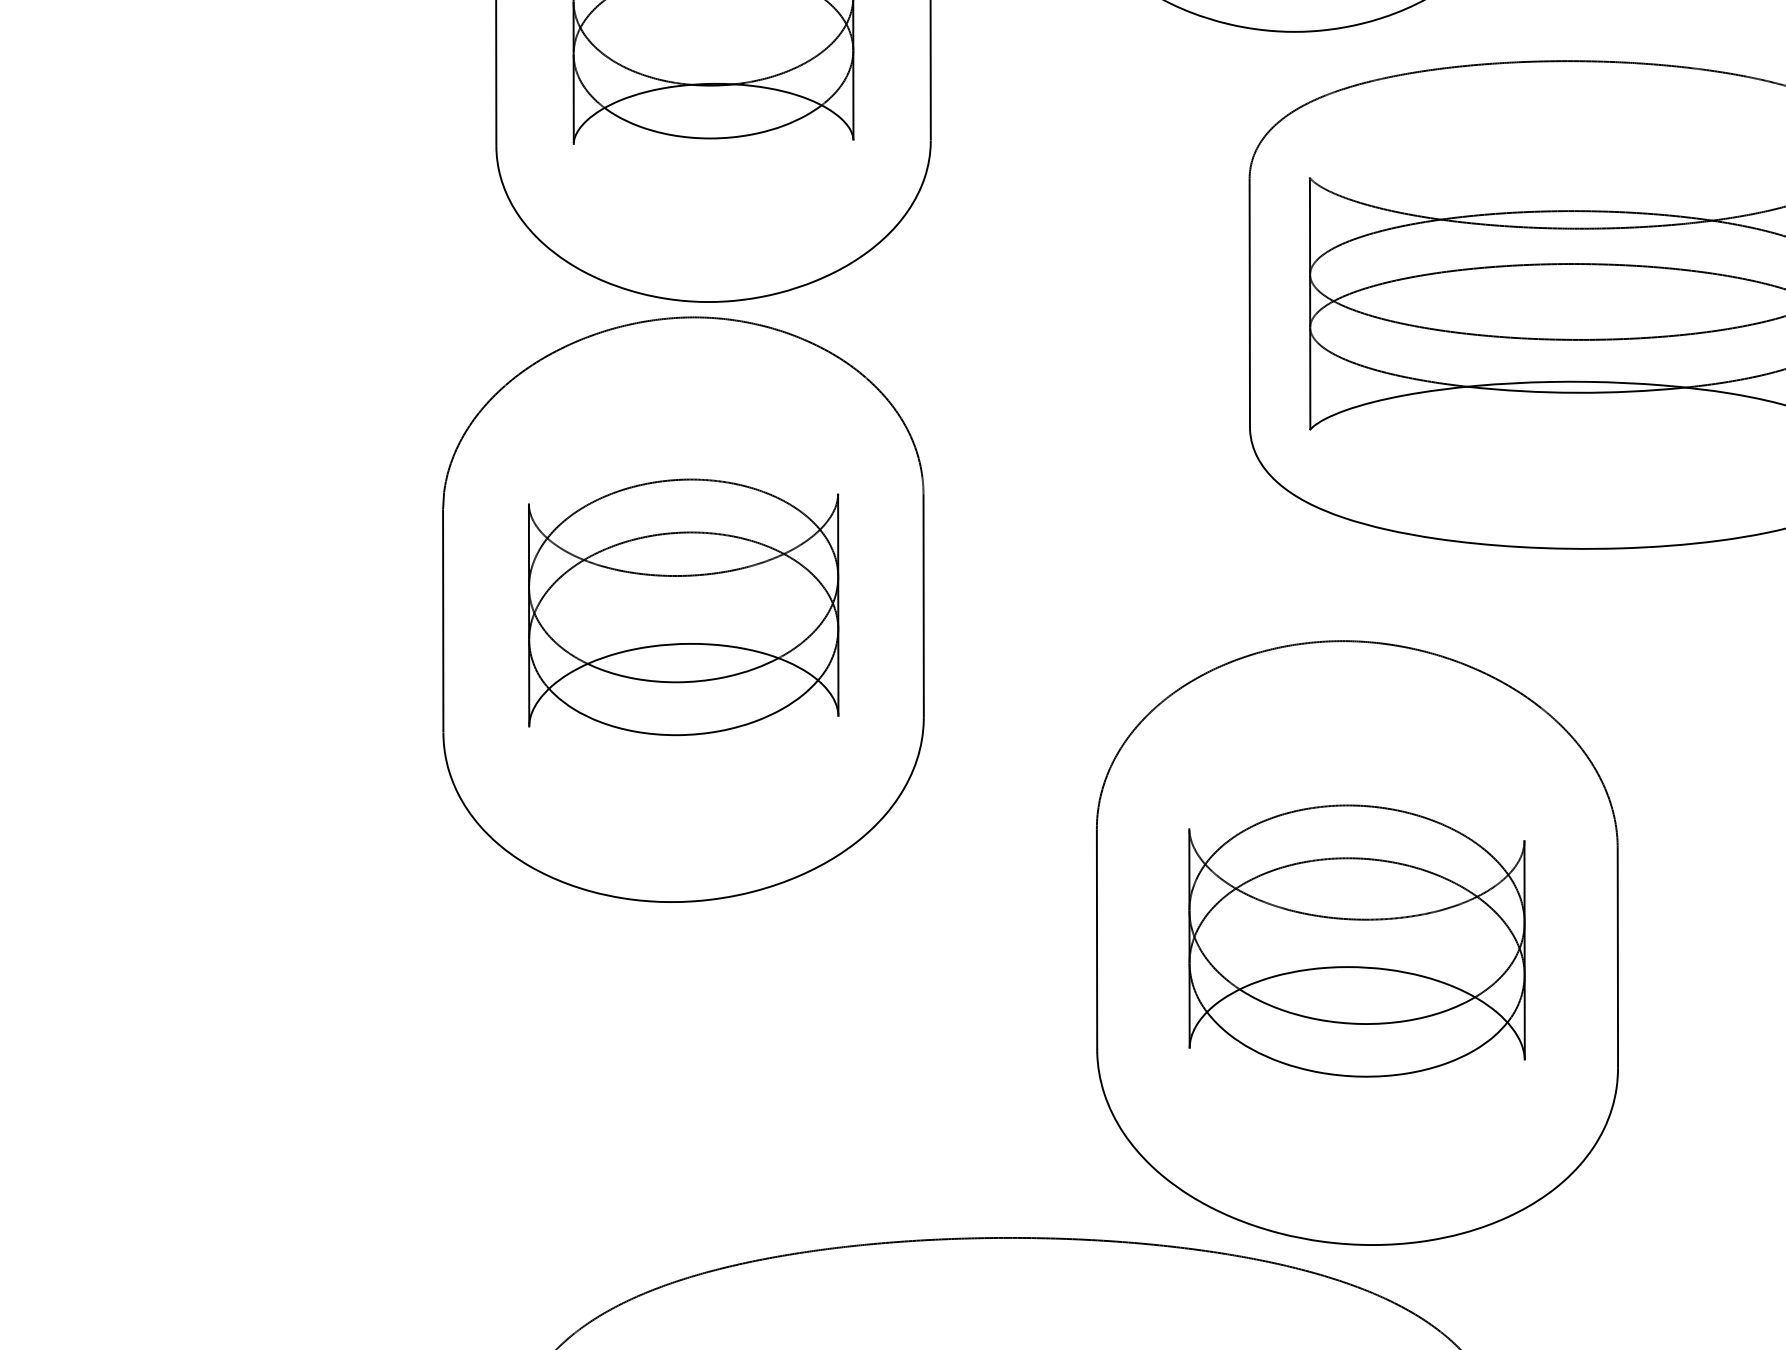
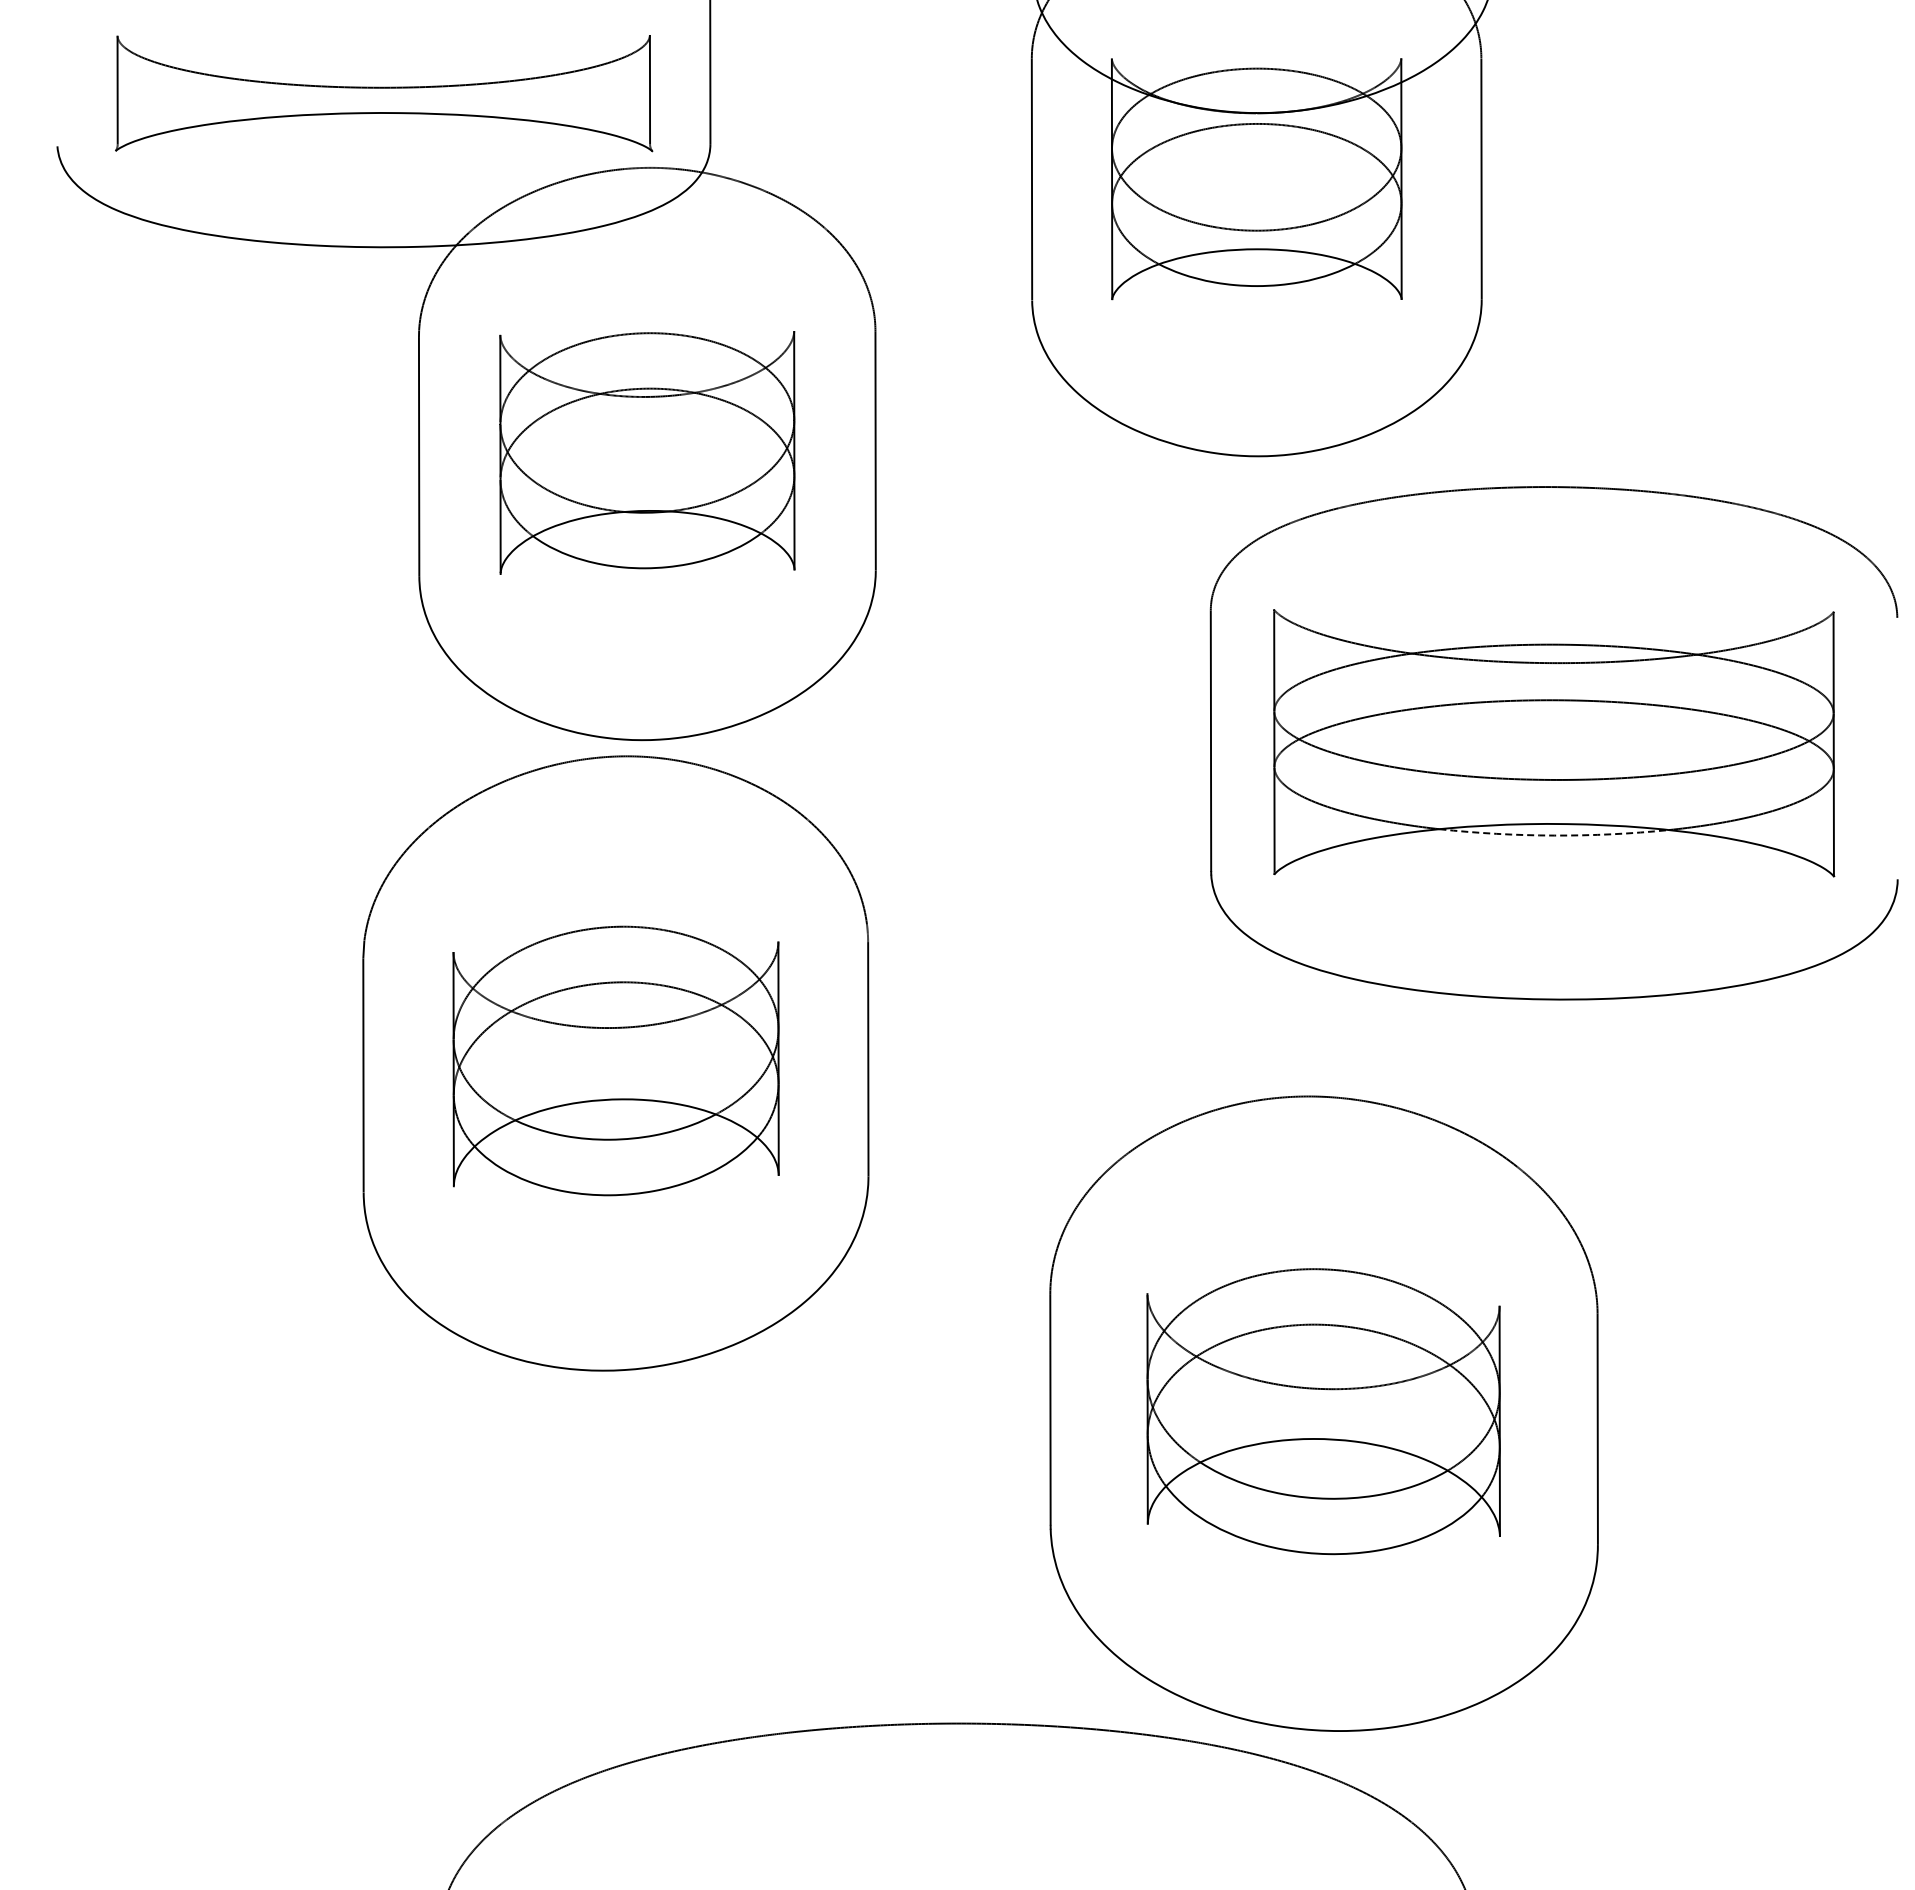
arc: (1576, 392) -> (1554, 835), solid -> dashed

